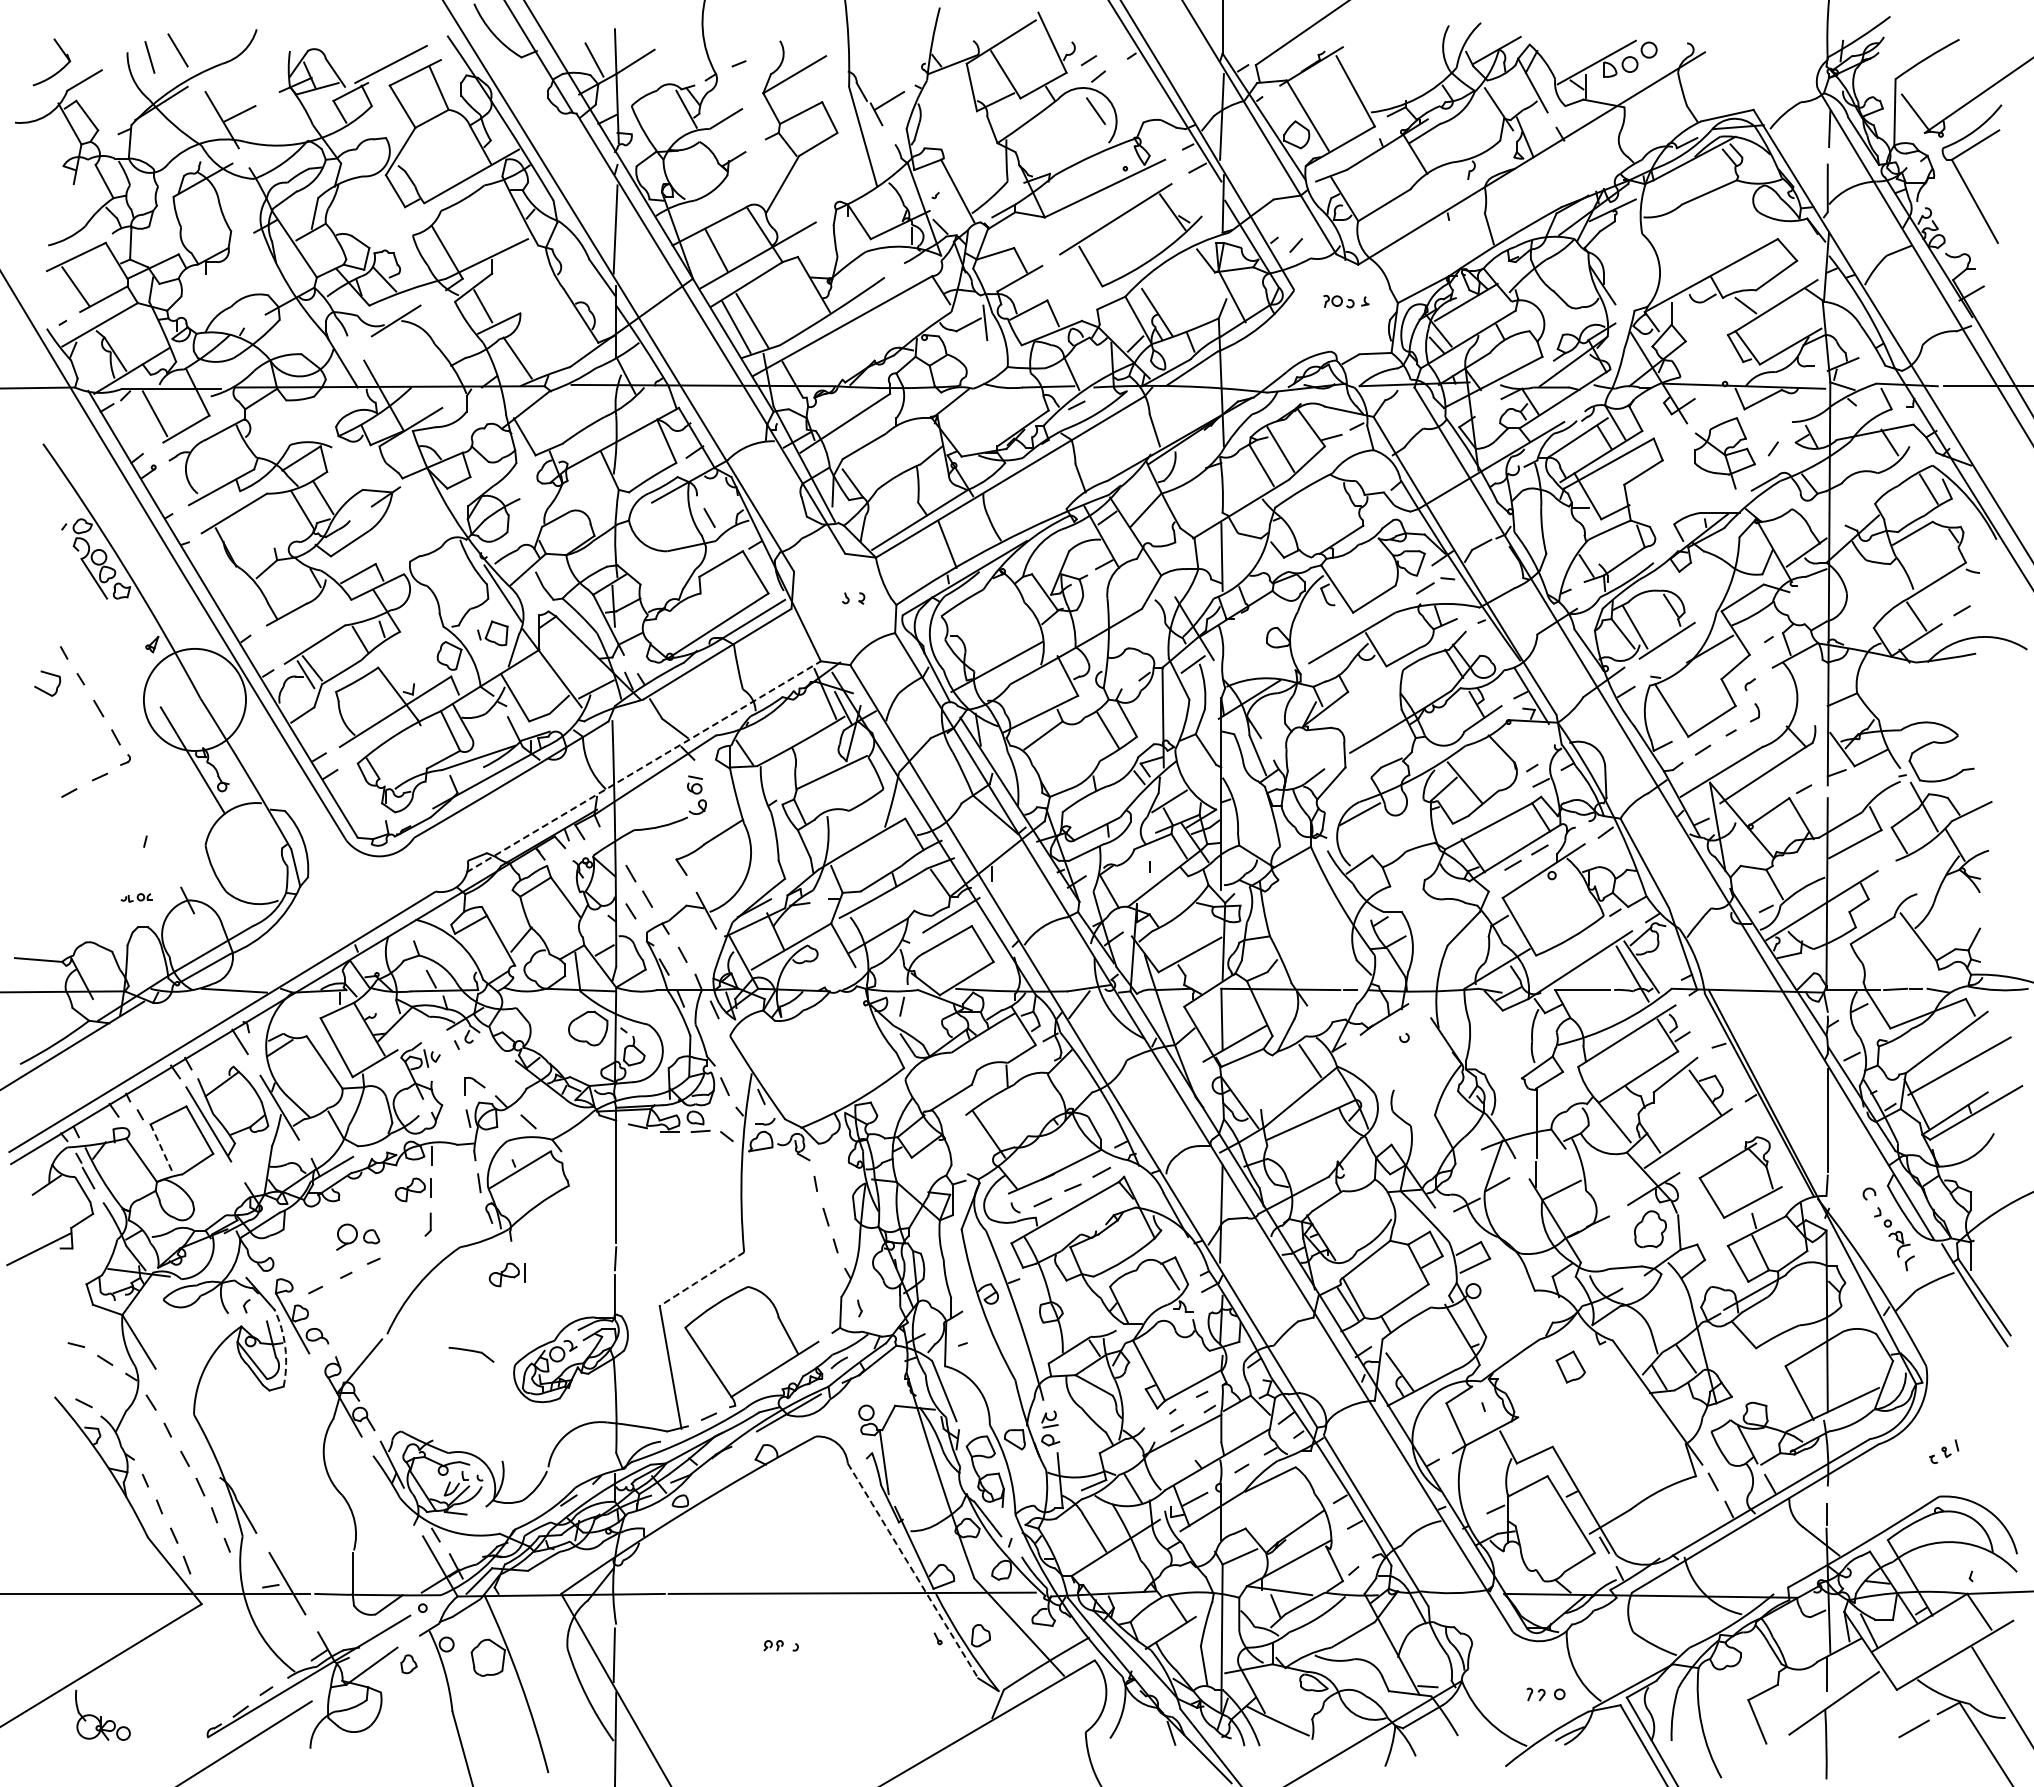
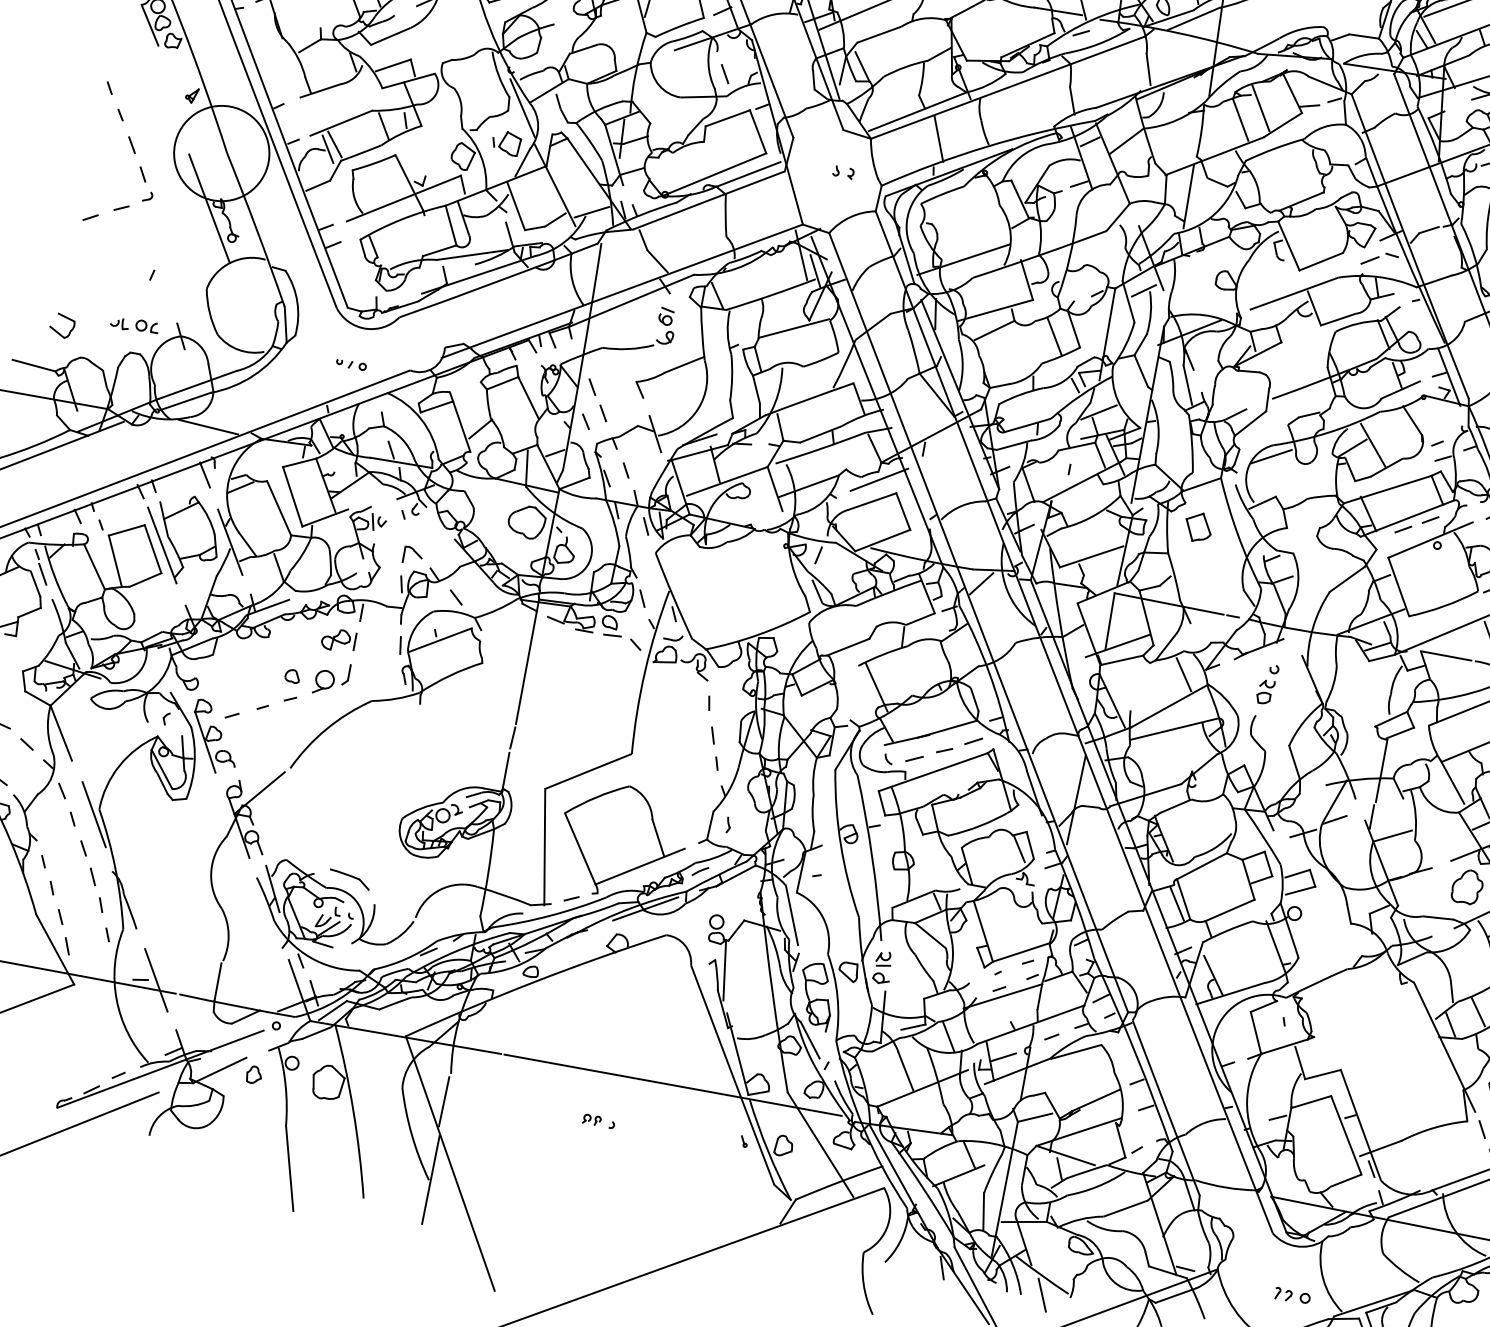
part: (44, 690) -> (58, 331), moved
line: (644, 766) -> (623, 291), dashed -> solid
part: (372, 896) -> (351, 364), added
part: (136, 897) -> (134, 324), size x1.67
part: (1399, 1063) -> (1265, 692), added
line: (162, 1149) -> (115, 560), dashed -> solid
part: (346, 1236) -> (323, 681), moved
part: (506, 1274) -> (409, 733), removed
arc: (701, 1279) -> (588, 771), dashed -> solid
arc: (285, 1347) -> (194, 763), dashed -> solid
part: (471, 1354) -> (349, 879), moved
part: (1570, 1366) -> (1198, 526), moved
line: (189, 1421) -> (94, 814), added
arc: (912, 1570) -> (732, 1074), dashed -> solid
line: (1282, 1741) -> (1042, 1294), added

